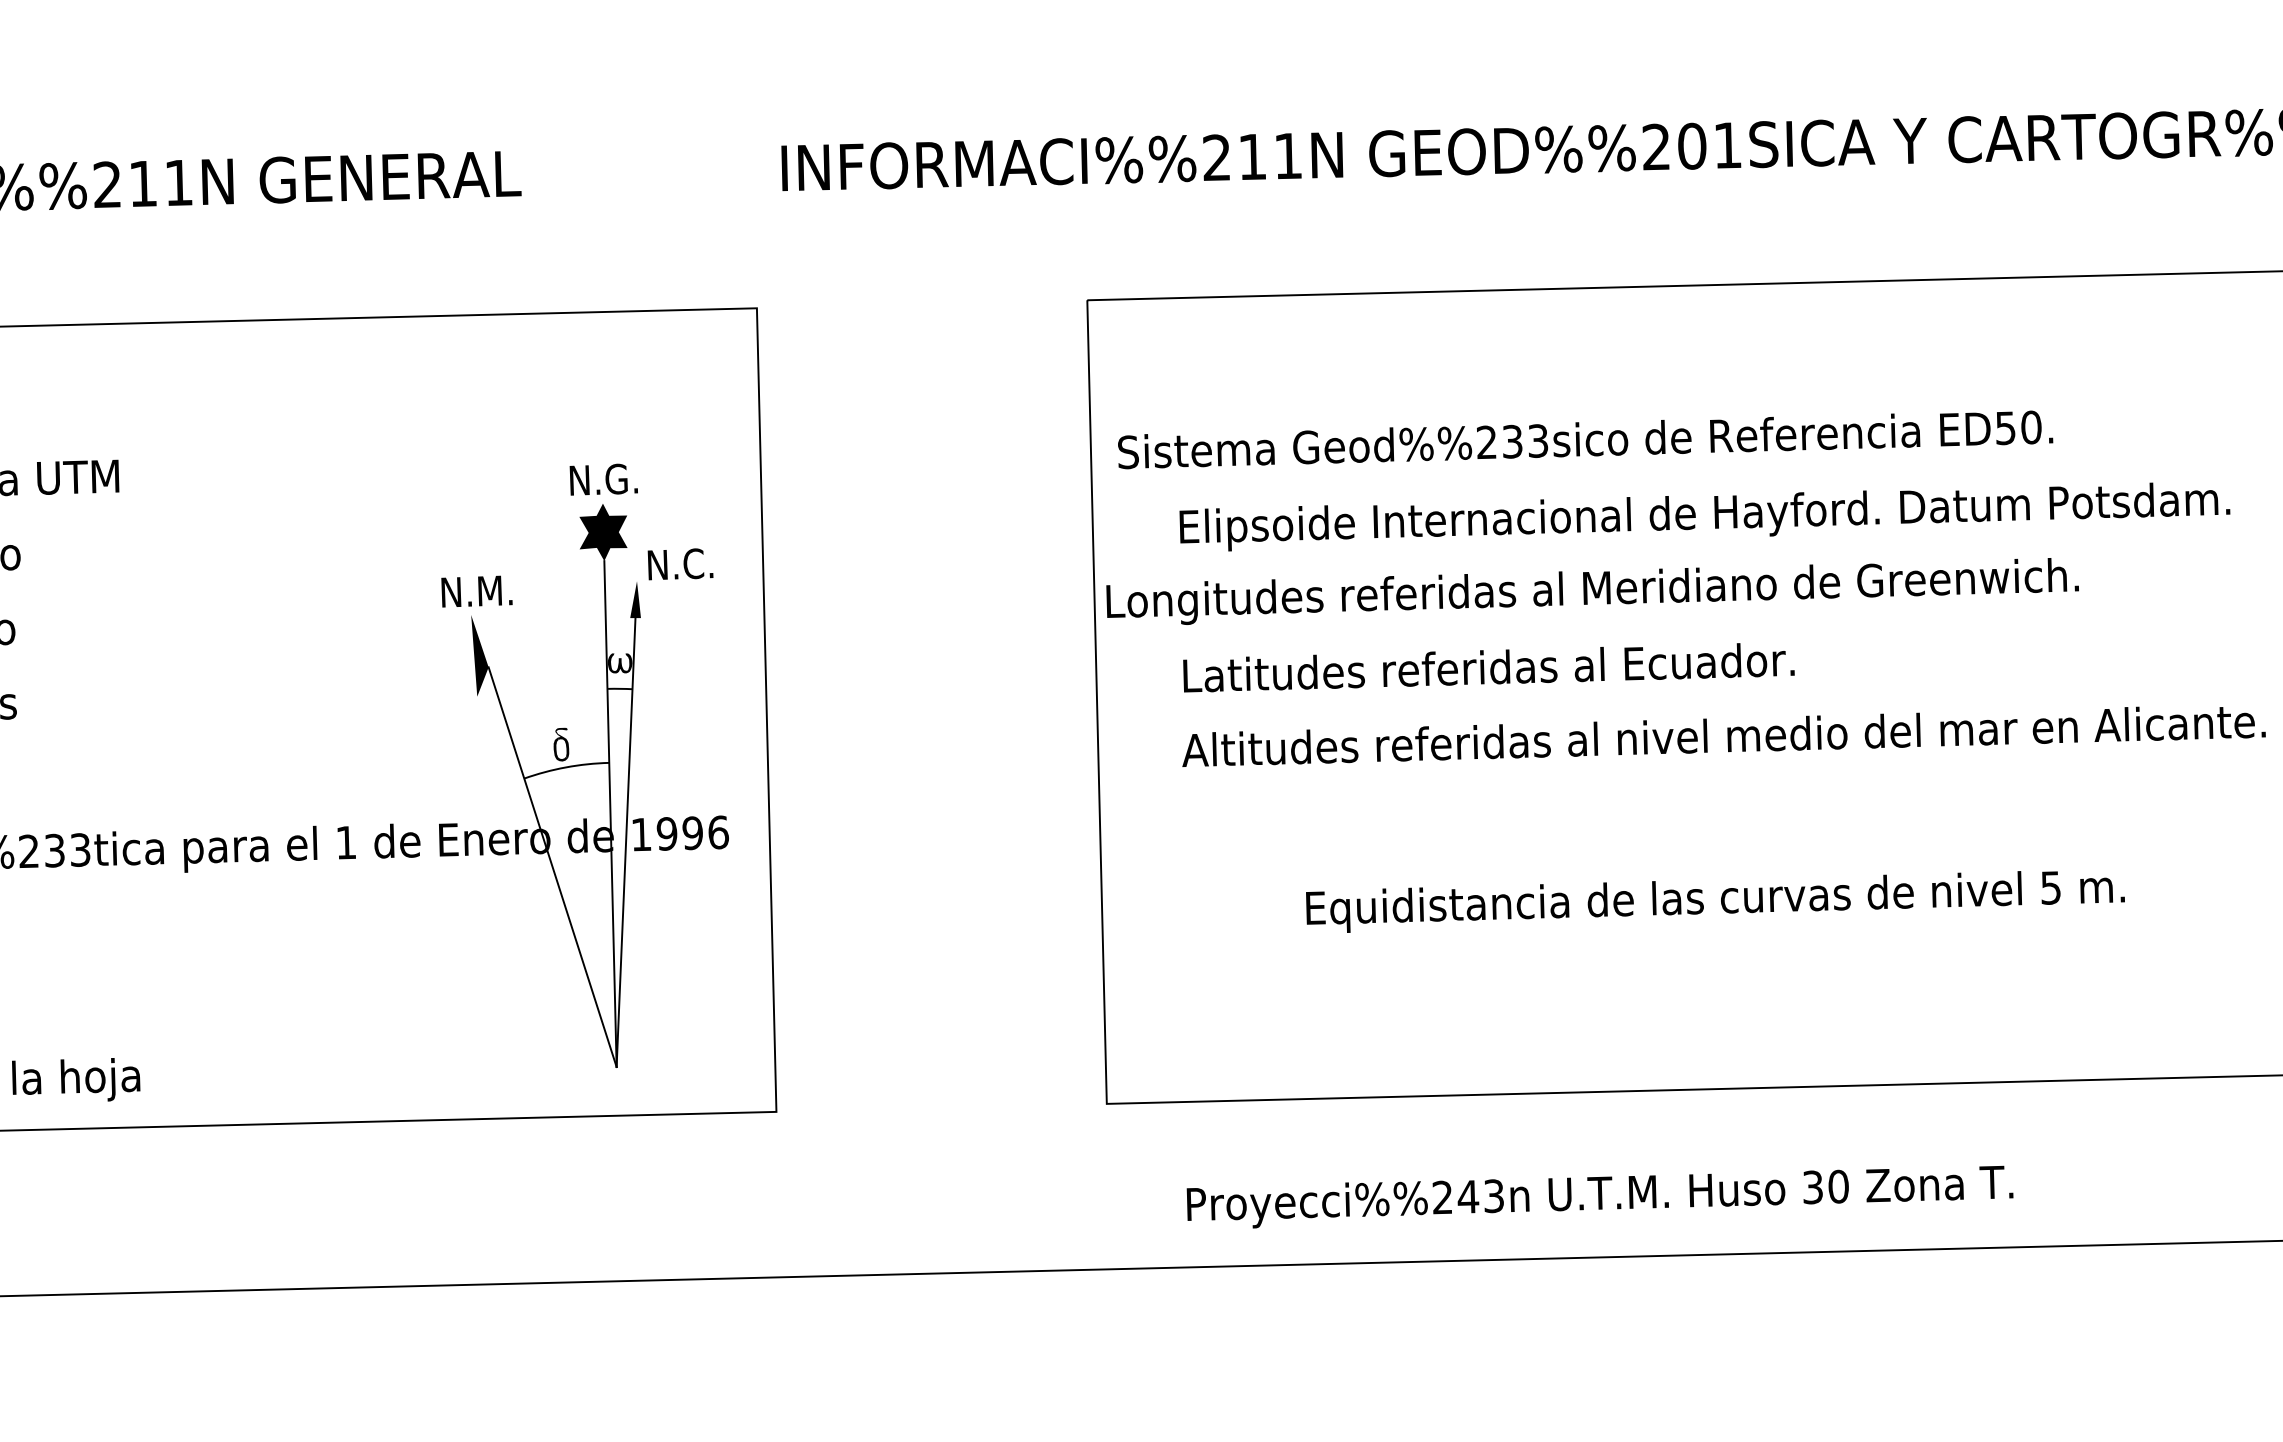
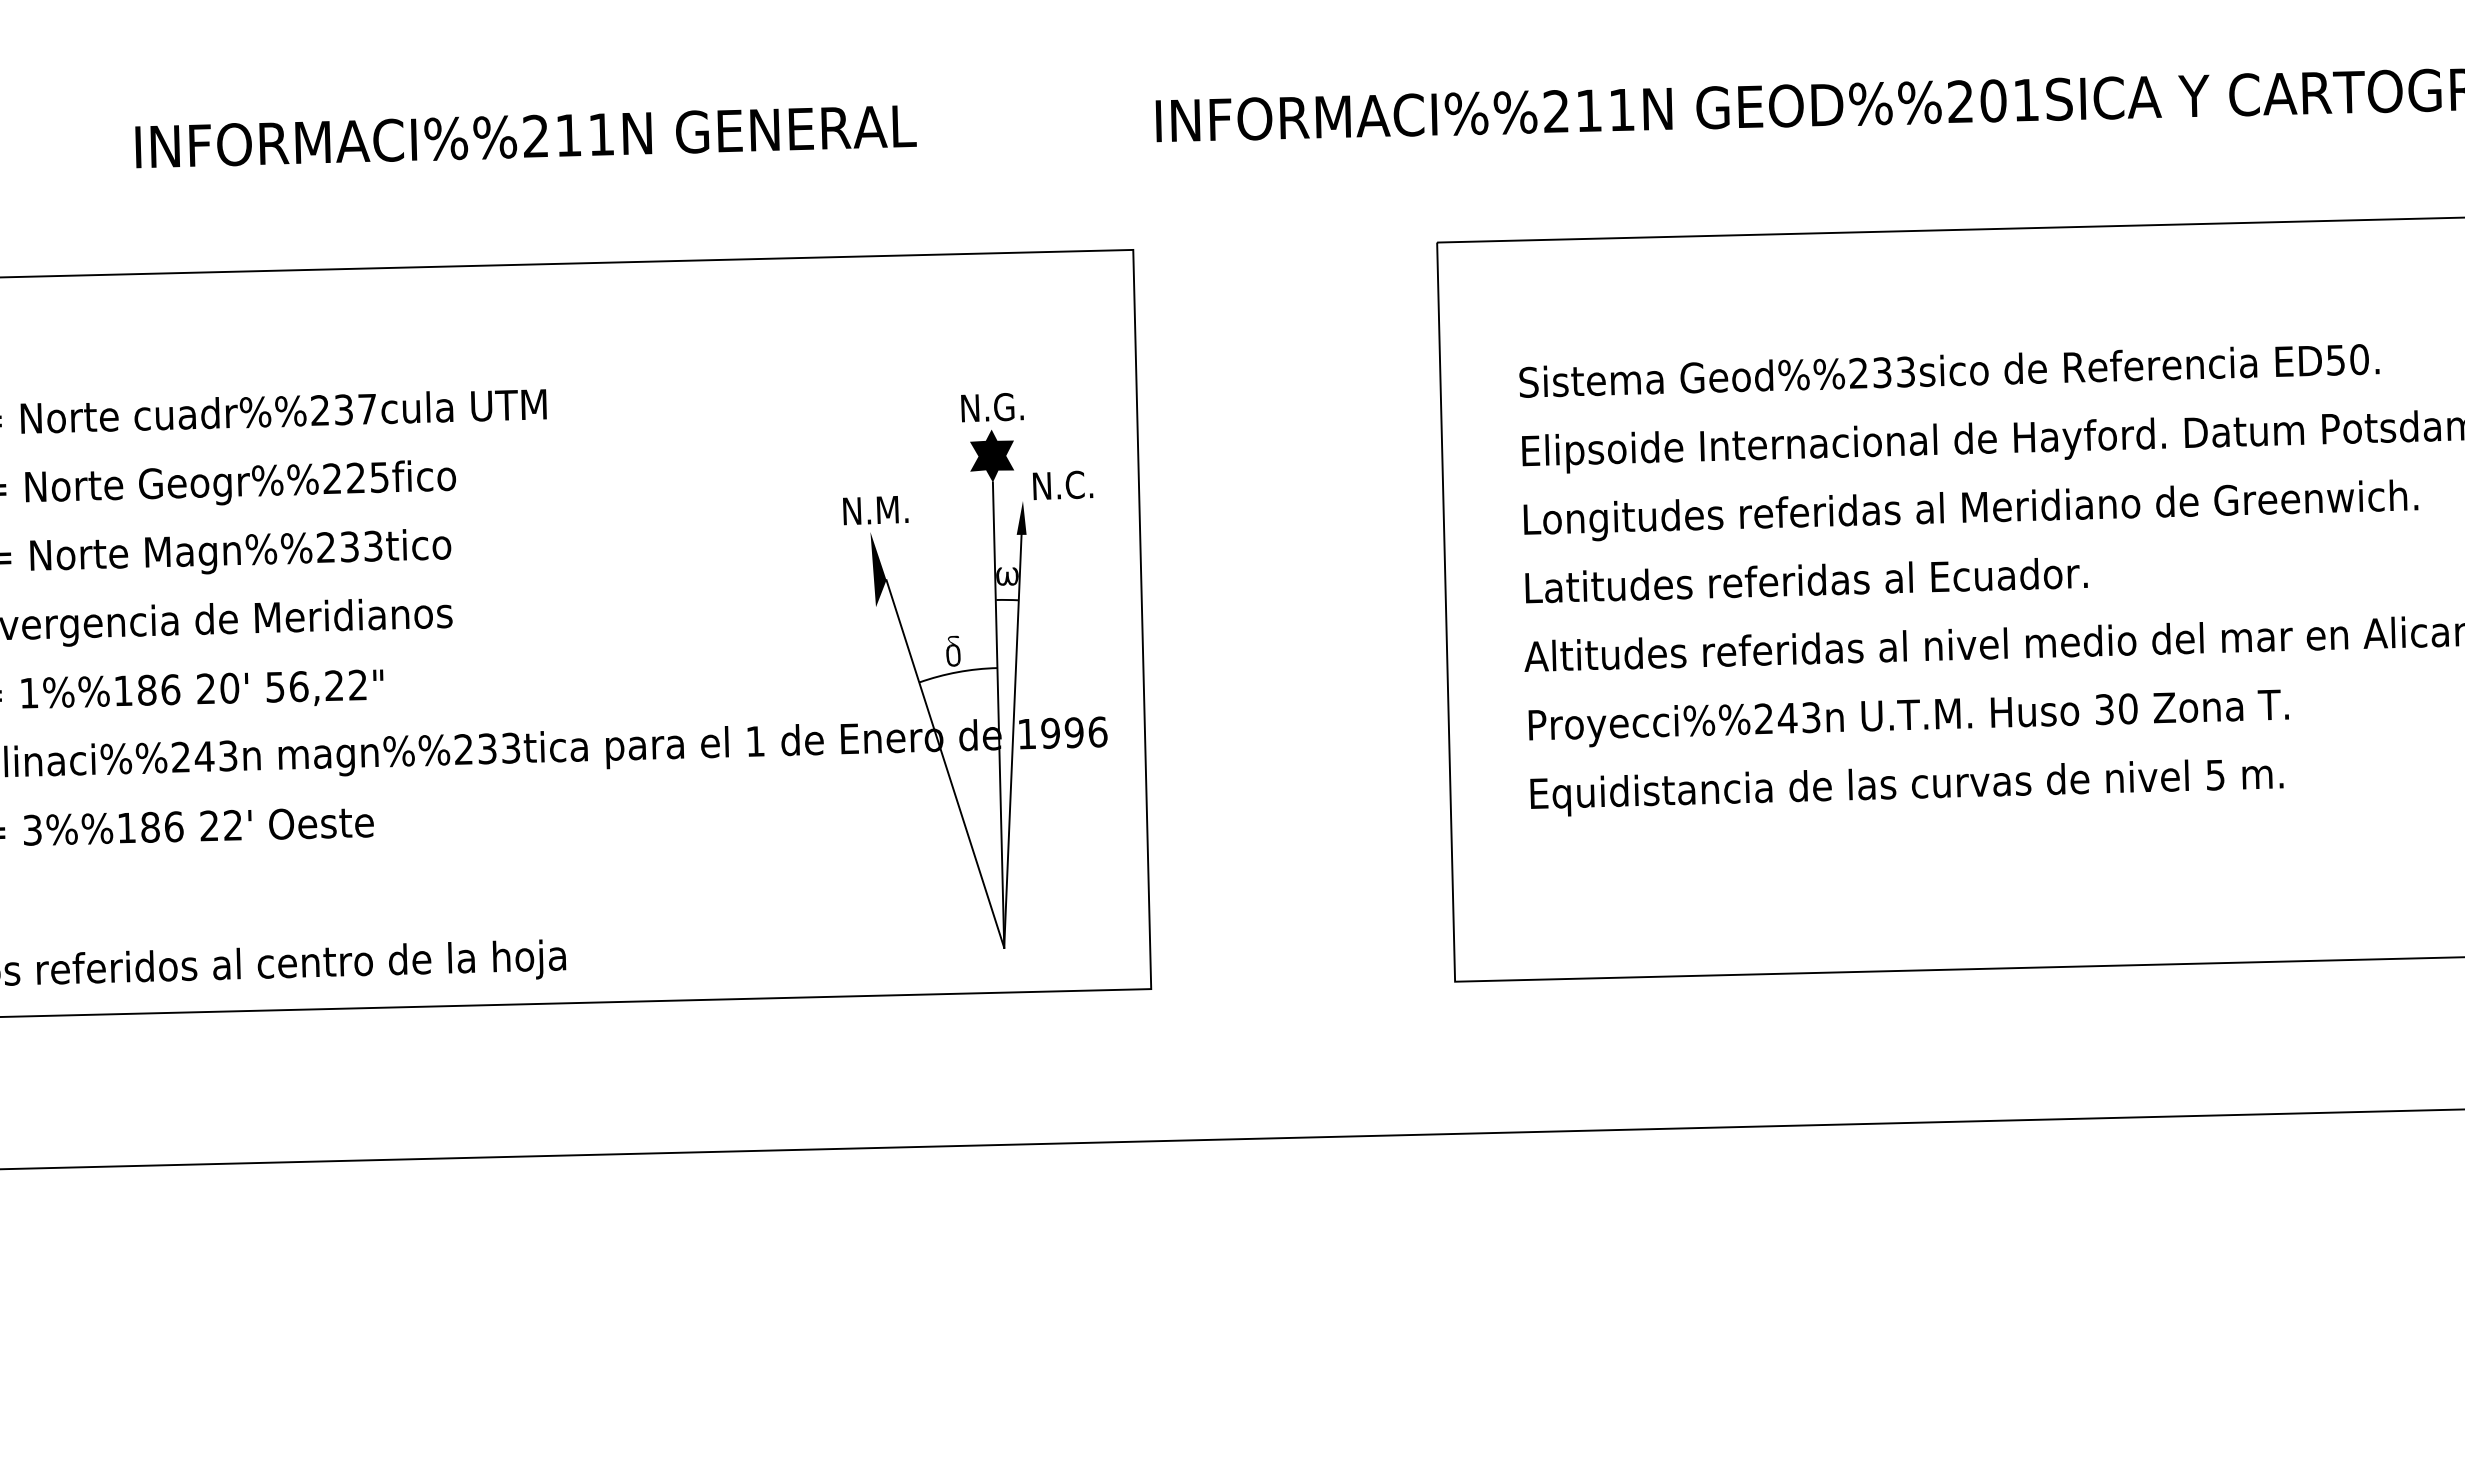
text: (1585, 439) -> (1949, 370), moved
text: (1592, 591) -> (1970, 510), moved
text: (1715, 901) -> (1906, 787), moved
text: (1599, 1197) -> (1908, 718), moved

